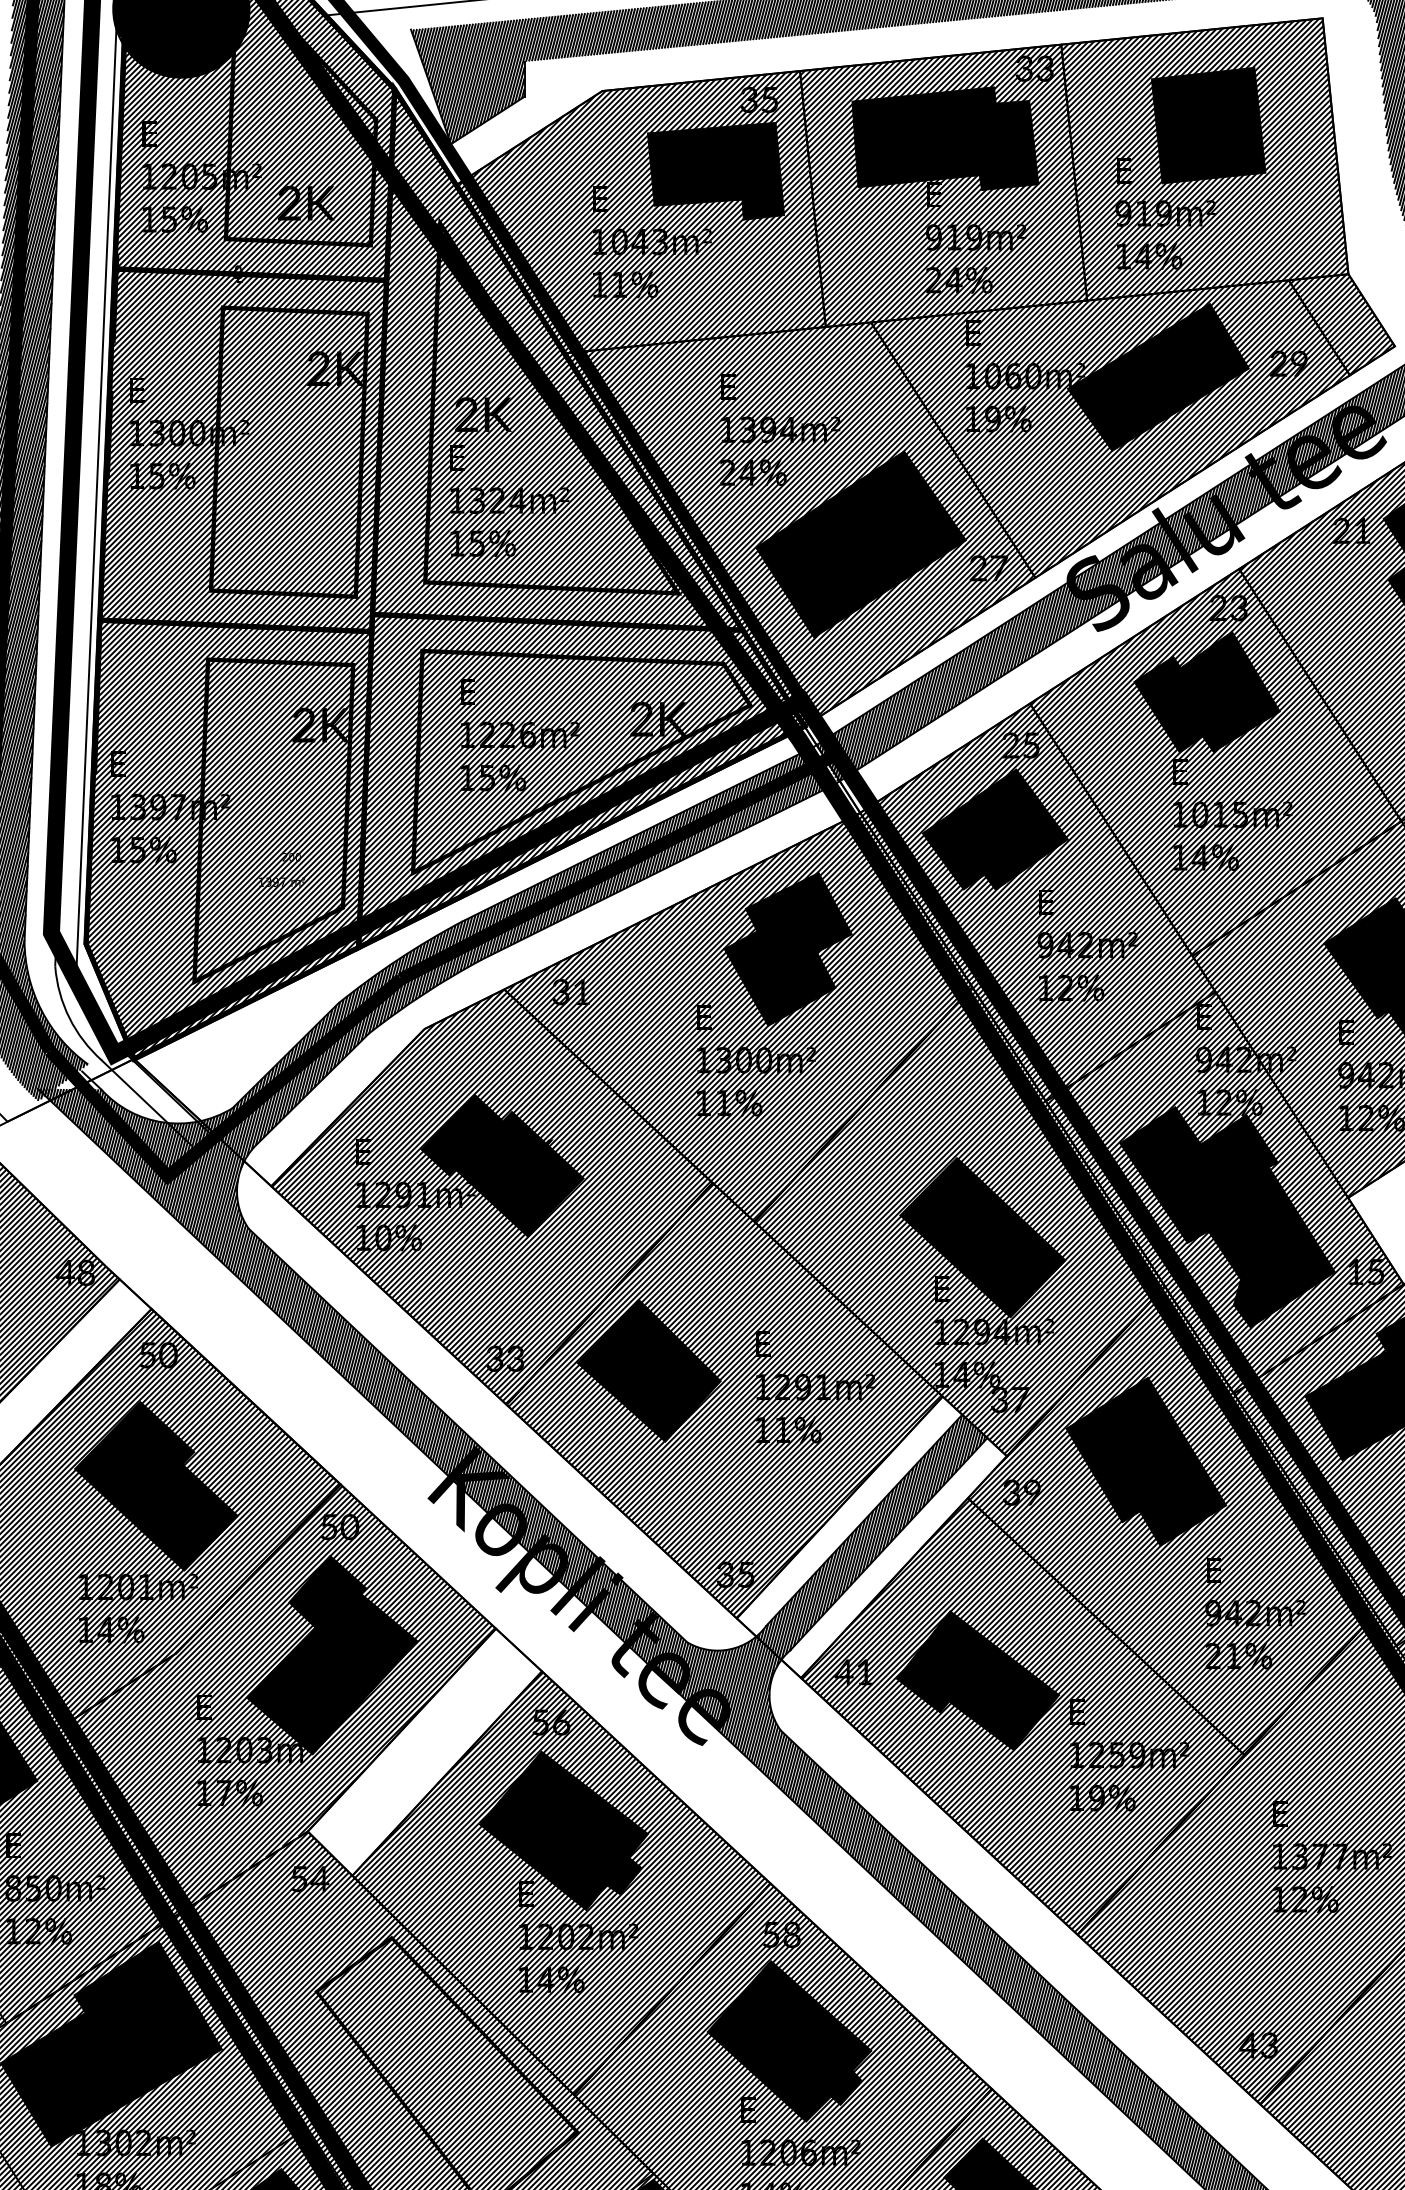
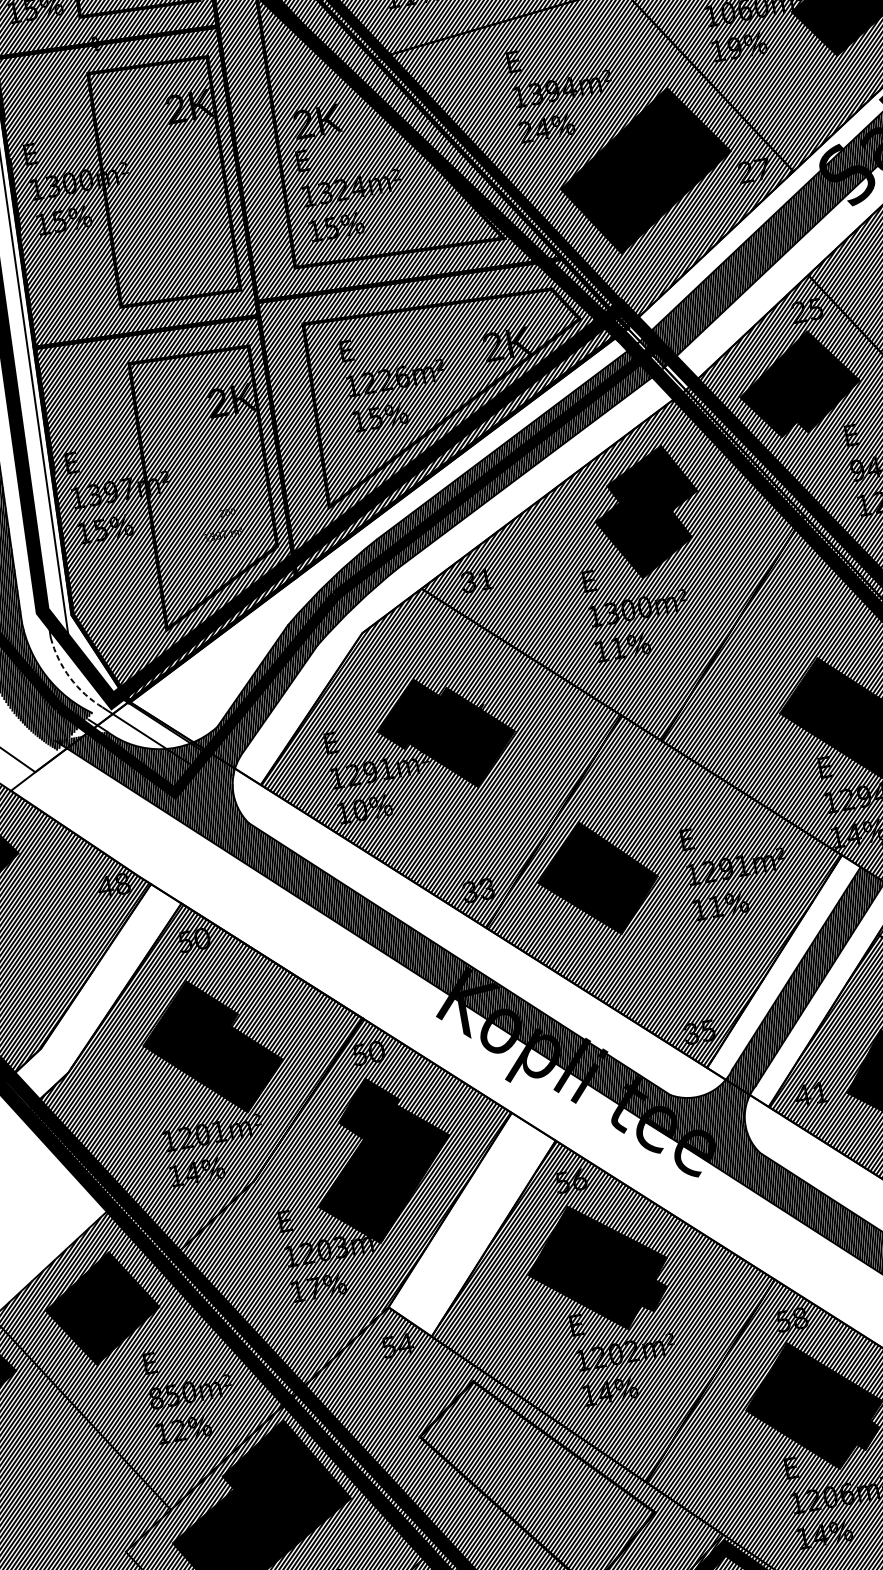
arc: (69, 1018) -> (70, 678), solid -> dashed

